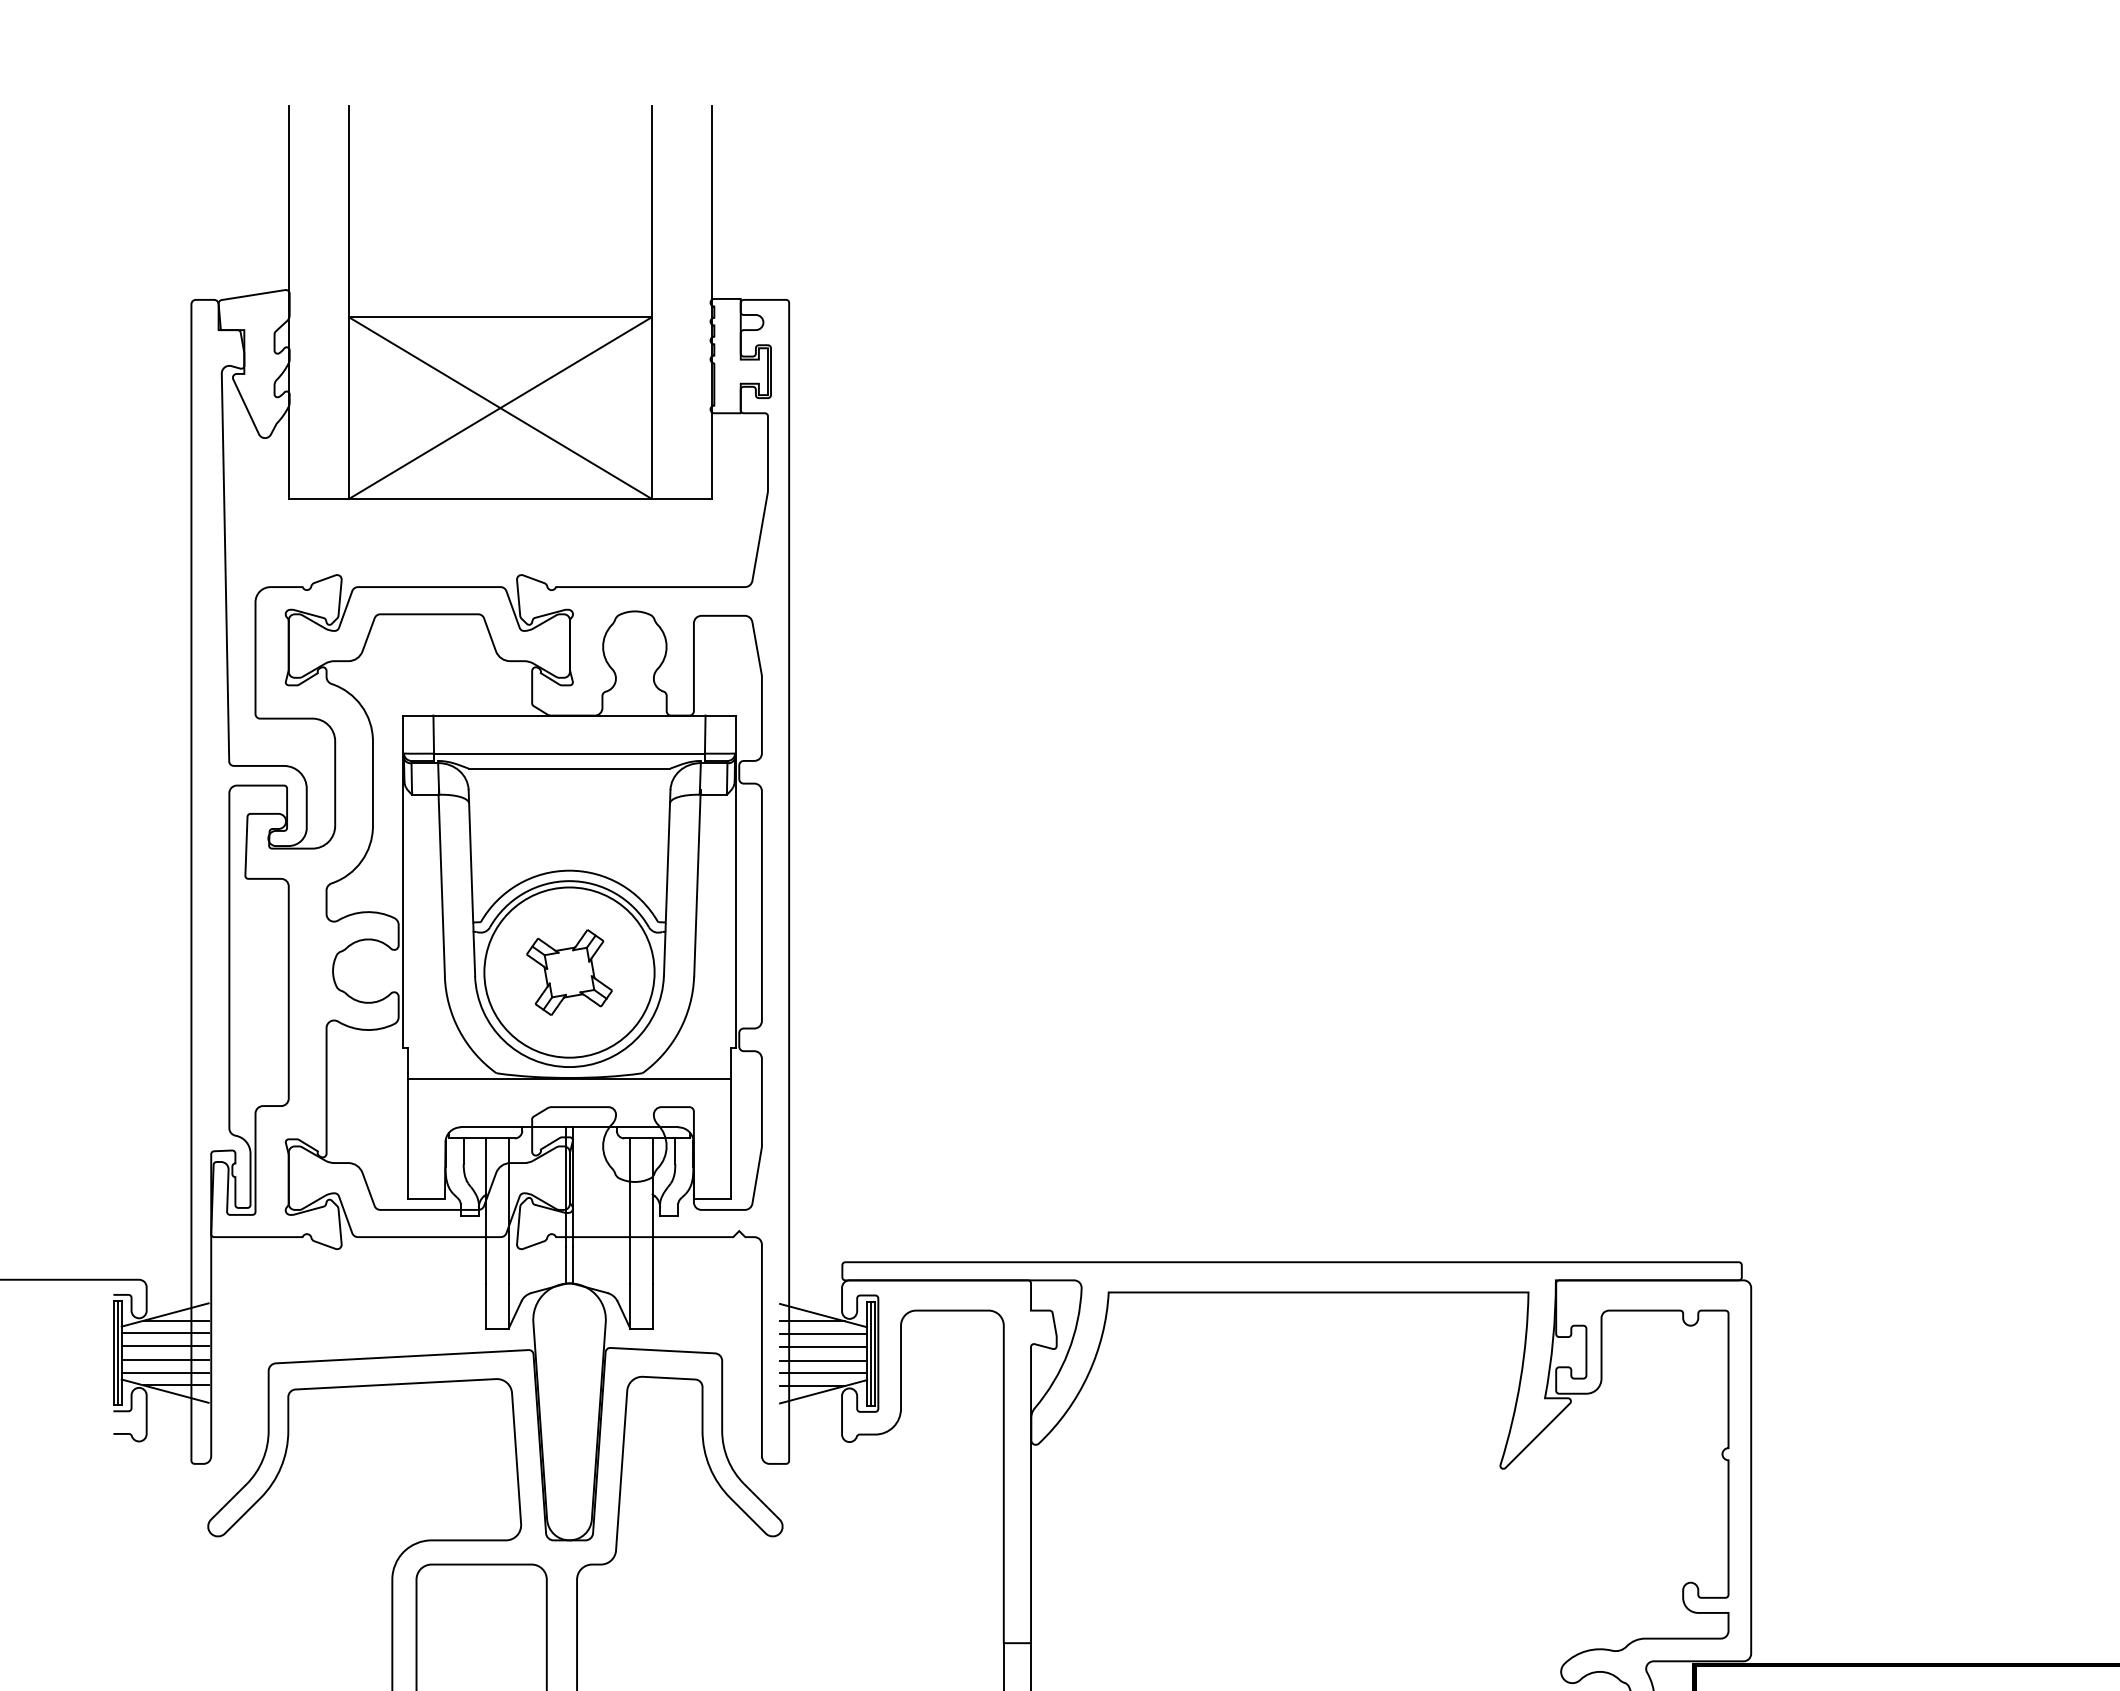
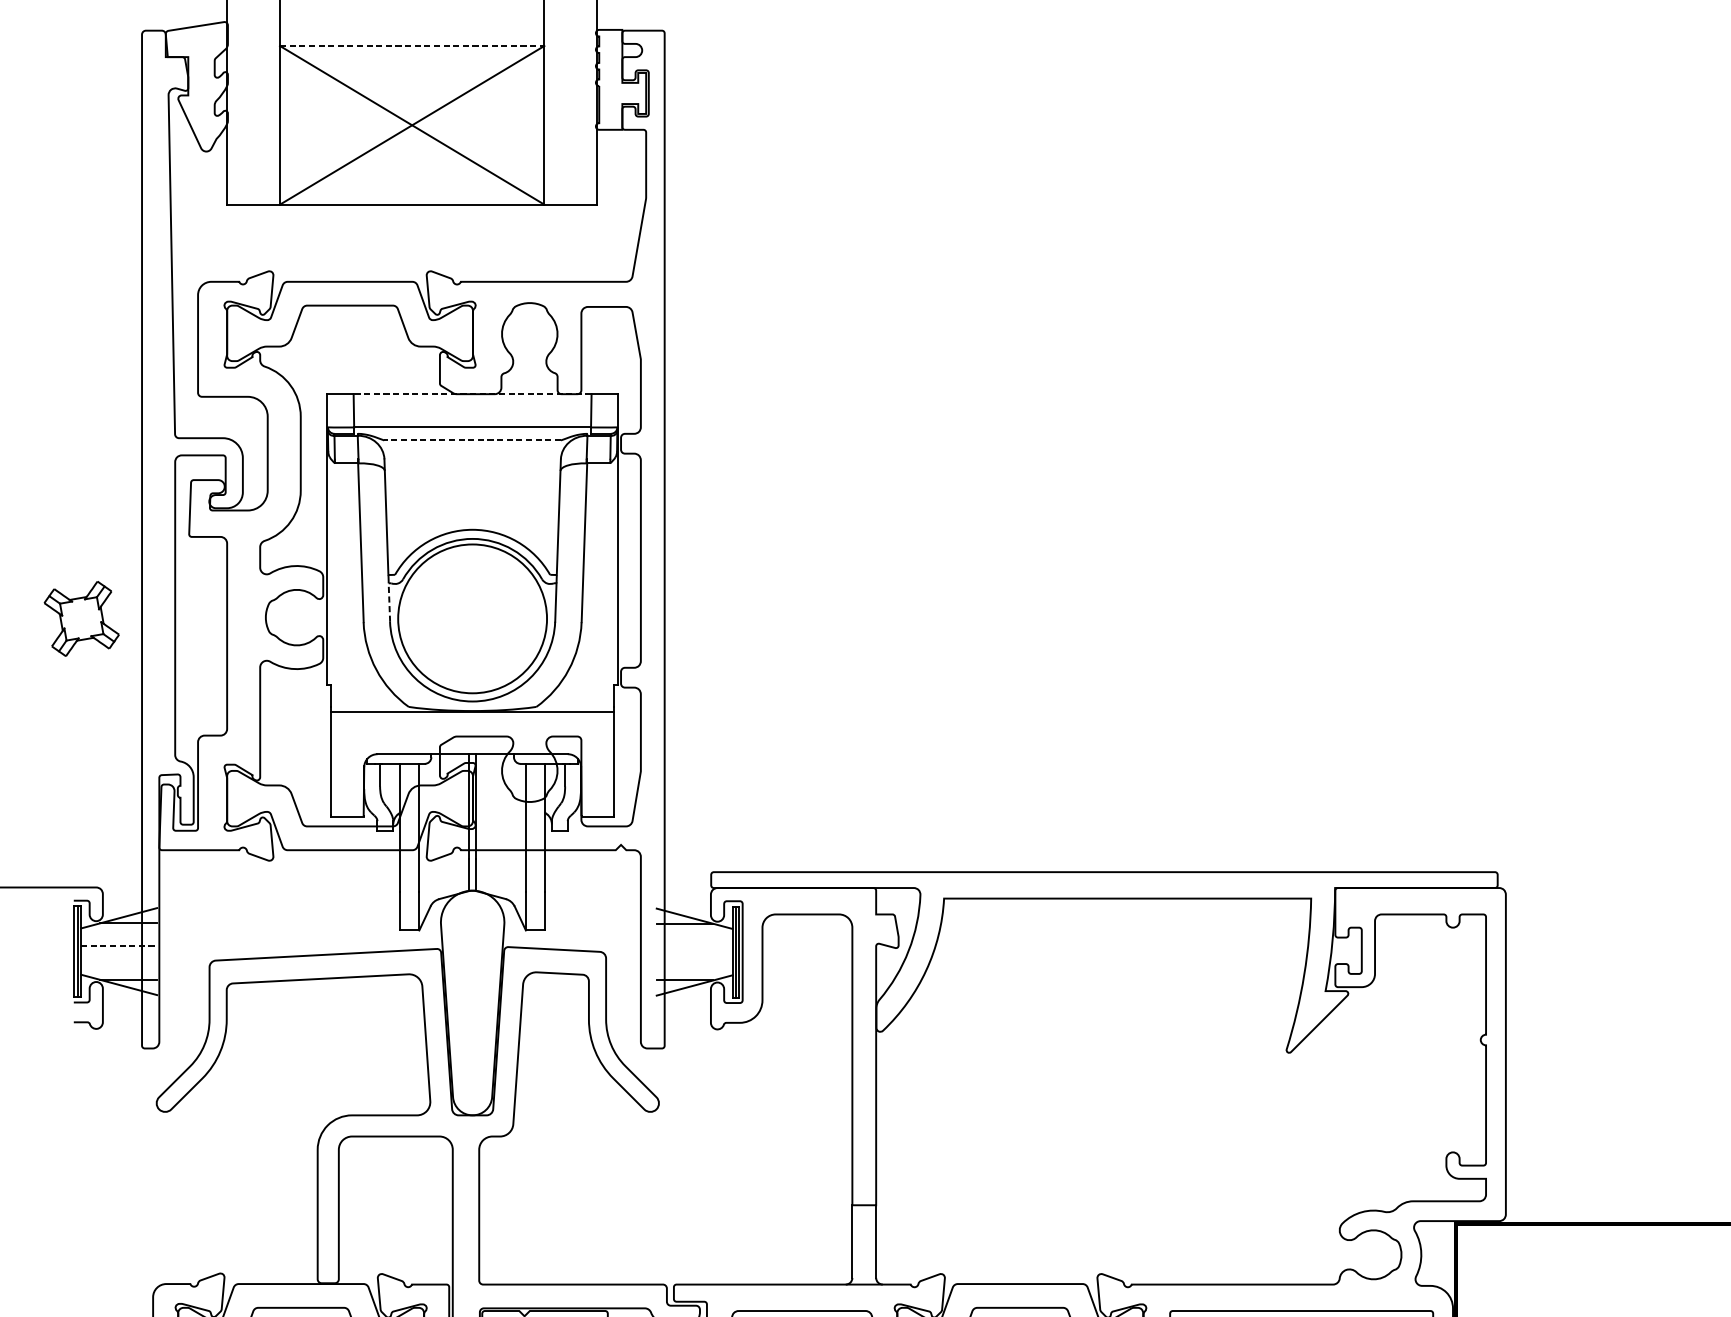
line: (500, 317) -> (412, 46), solid -> dashed
line: (569, 715) -> (472, 394), solid -> dashed
line: (569, 768) -> (472, 440), solid -> dashed
line: (474, 953) -> (389, 602), solid -> dashed
part: (569, 972) -> (81, 618), moved
line: (164, 1333) -> (118, 934), removed
line: (823, 1334) -> (694, 935), removed
line: (165, 1346) -> (119, 945), solid -> dashed
line: (823, 1346) -> (694, 945), removed
line: (164, 1360) -> (118, 958), removed
line: (823, 1360) -> (694, 958), removed
line: (164, 1372) -> (118, 968), removed
line: (823, 1373) -> (694, 969), removed

